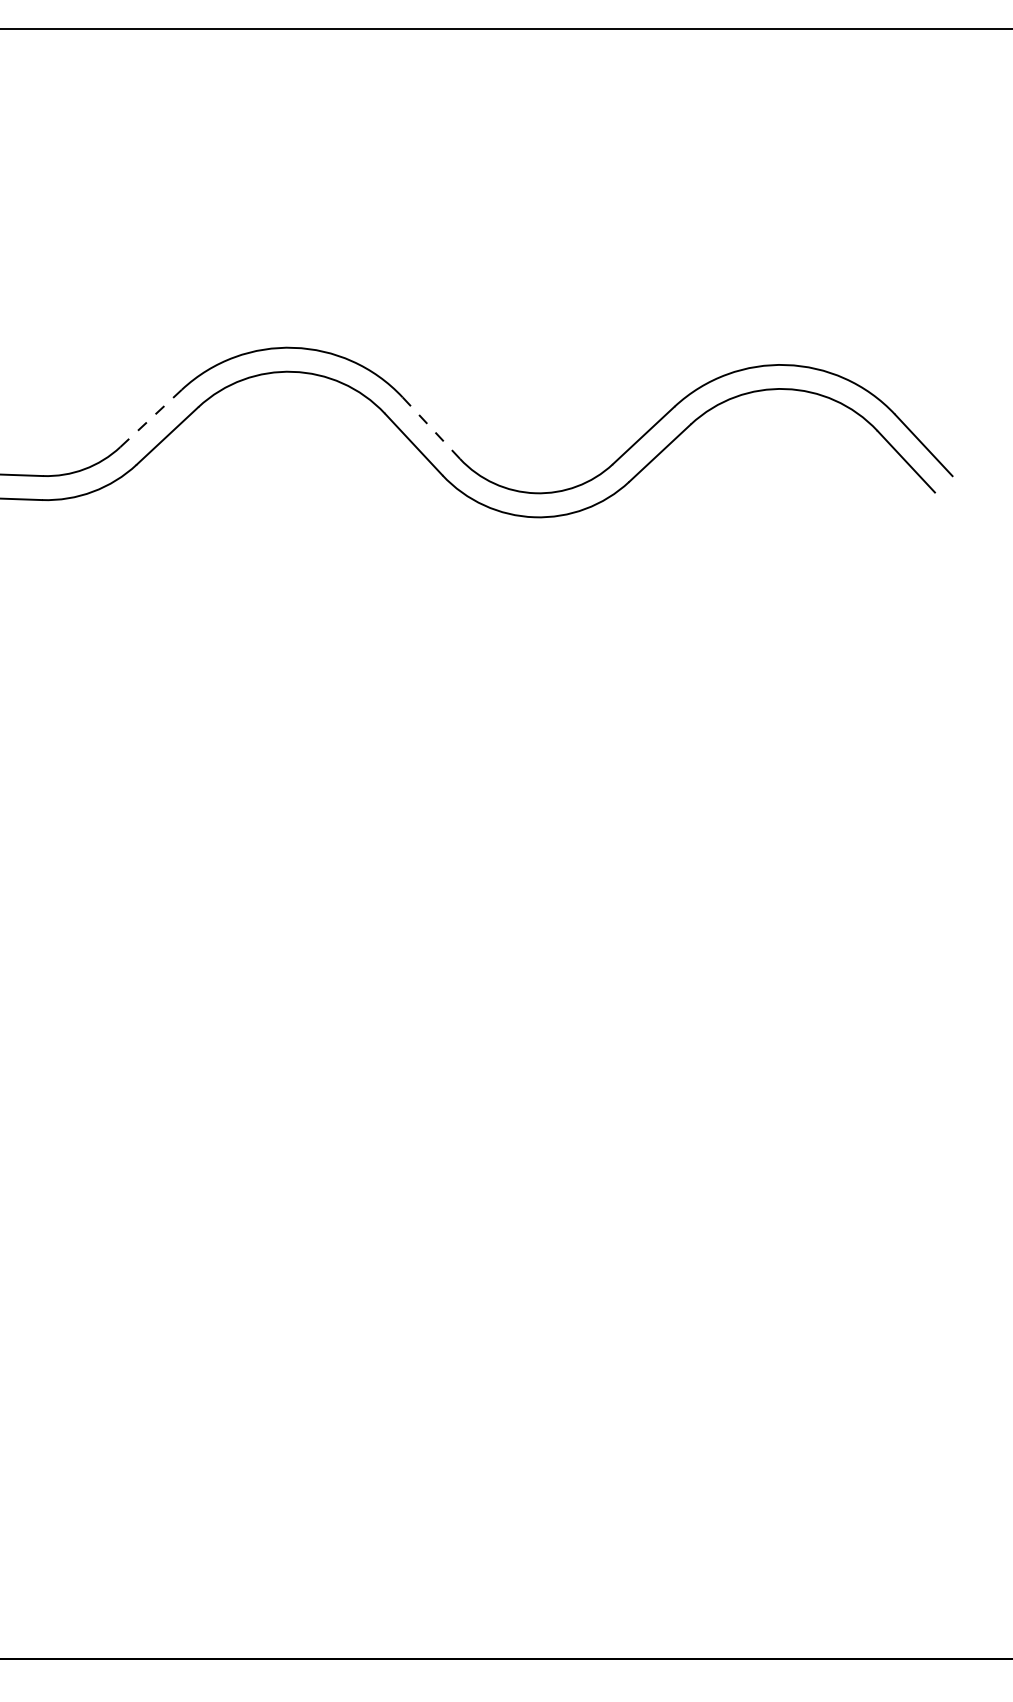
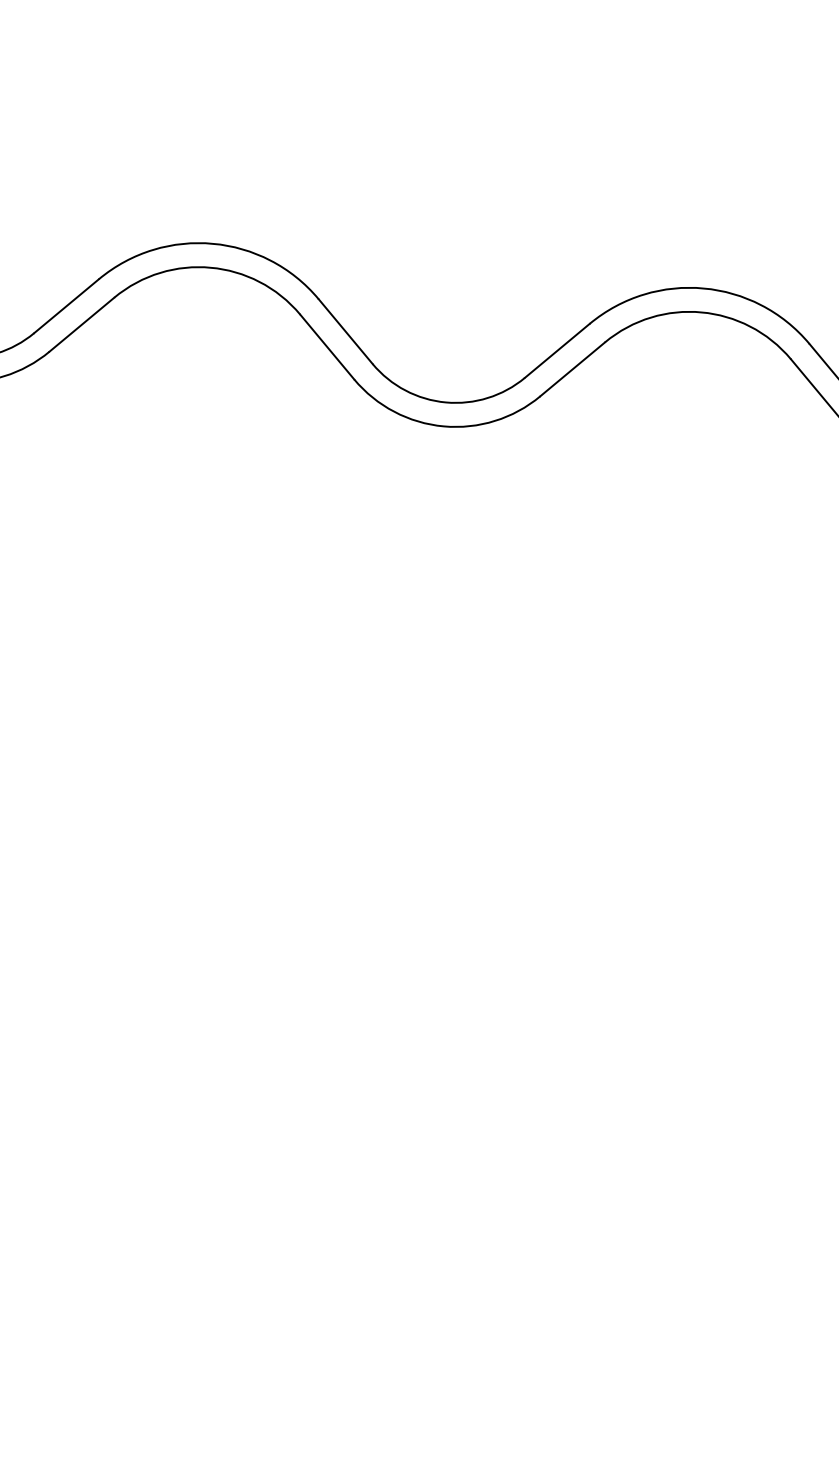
line: (150, 418) -> (65, 306), dashed -> solid
line: (431, 427) -> (345, 331), dashed -> solid

